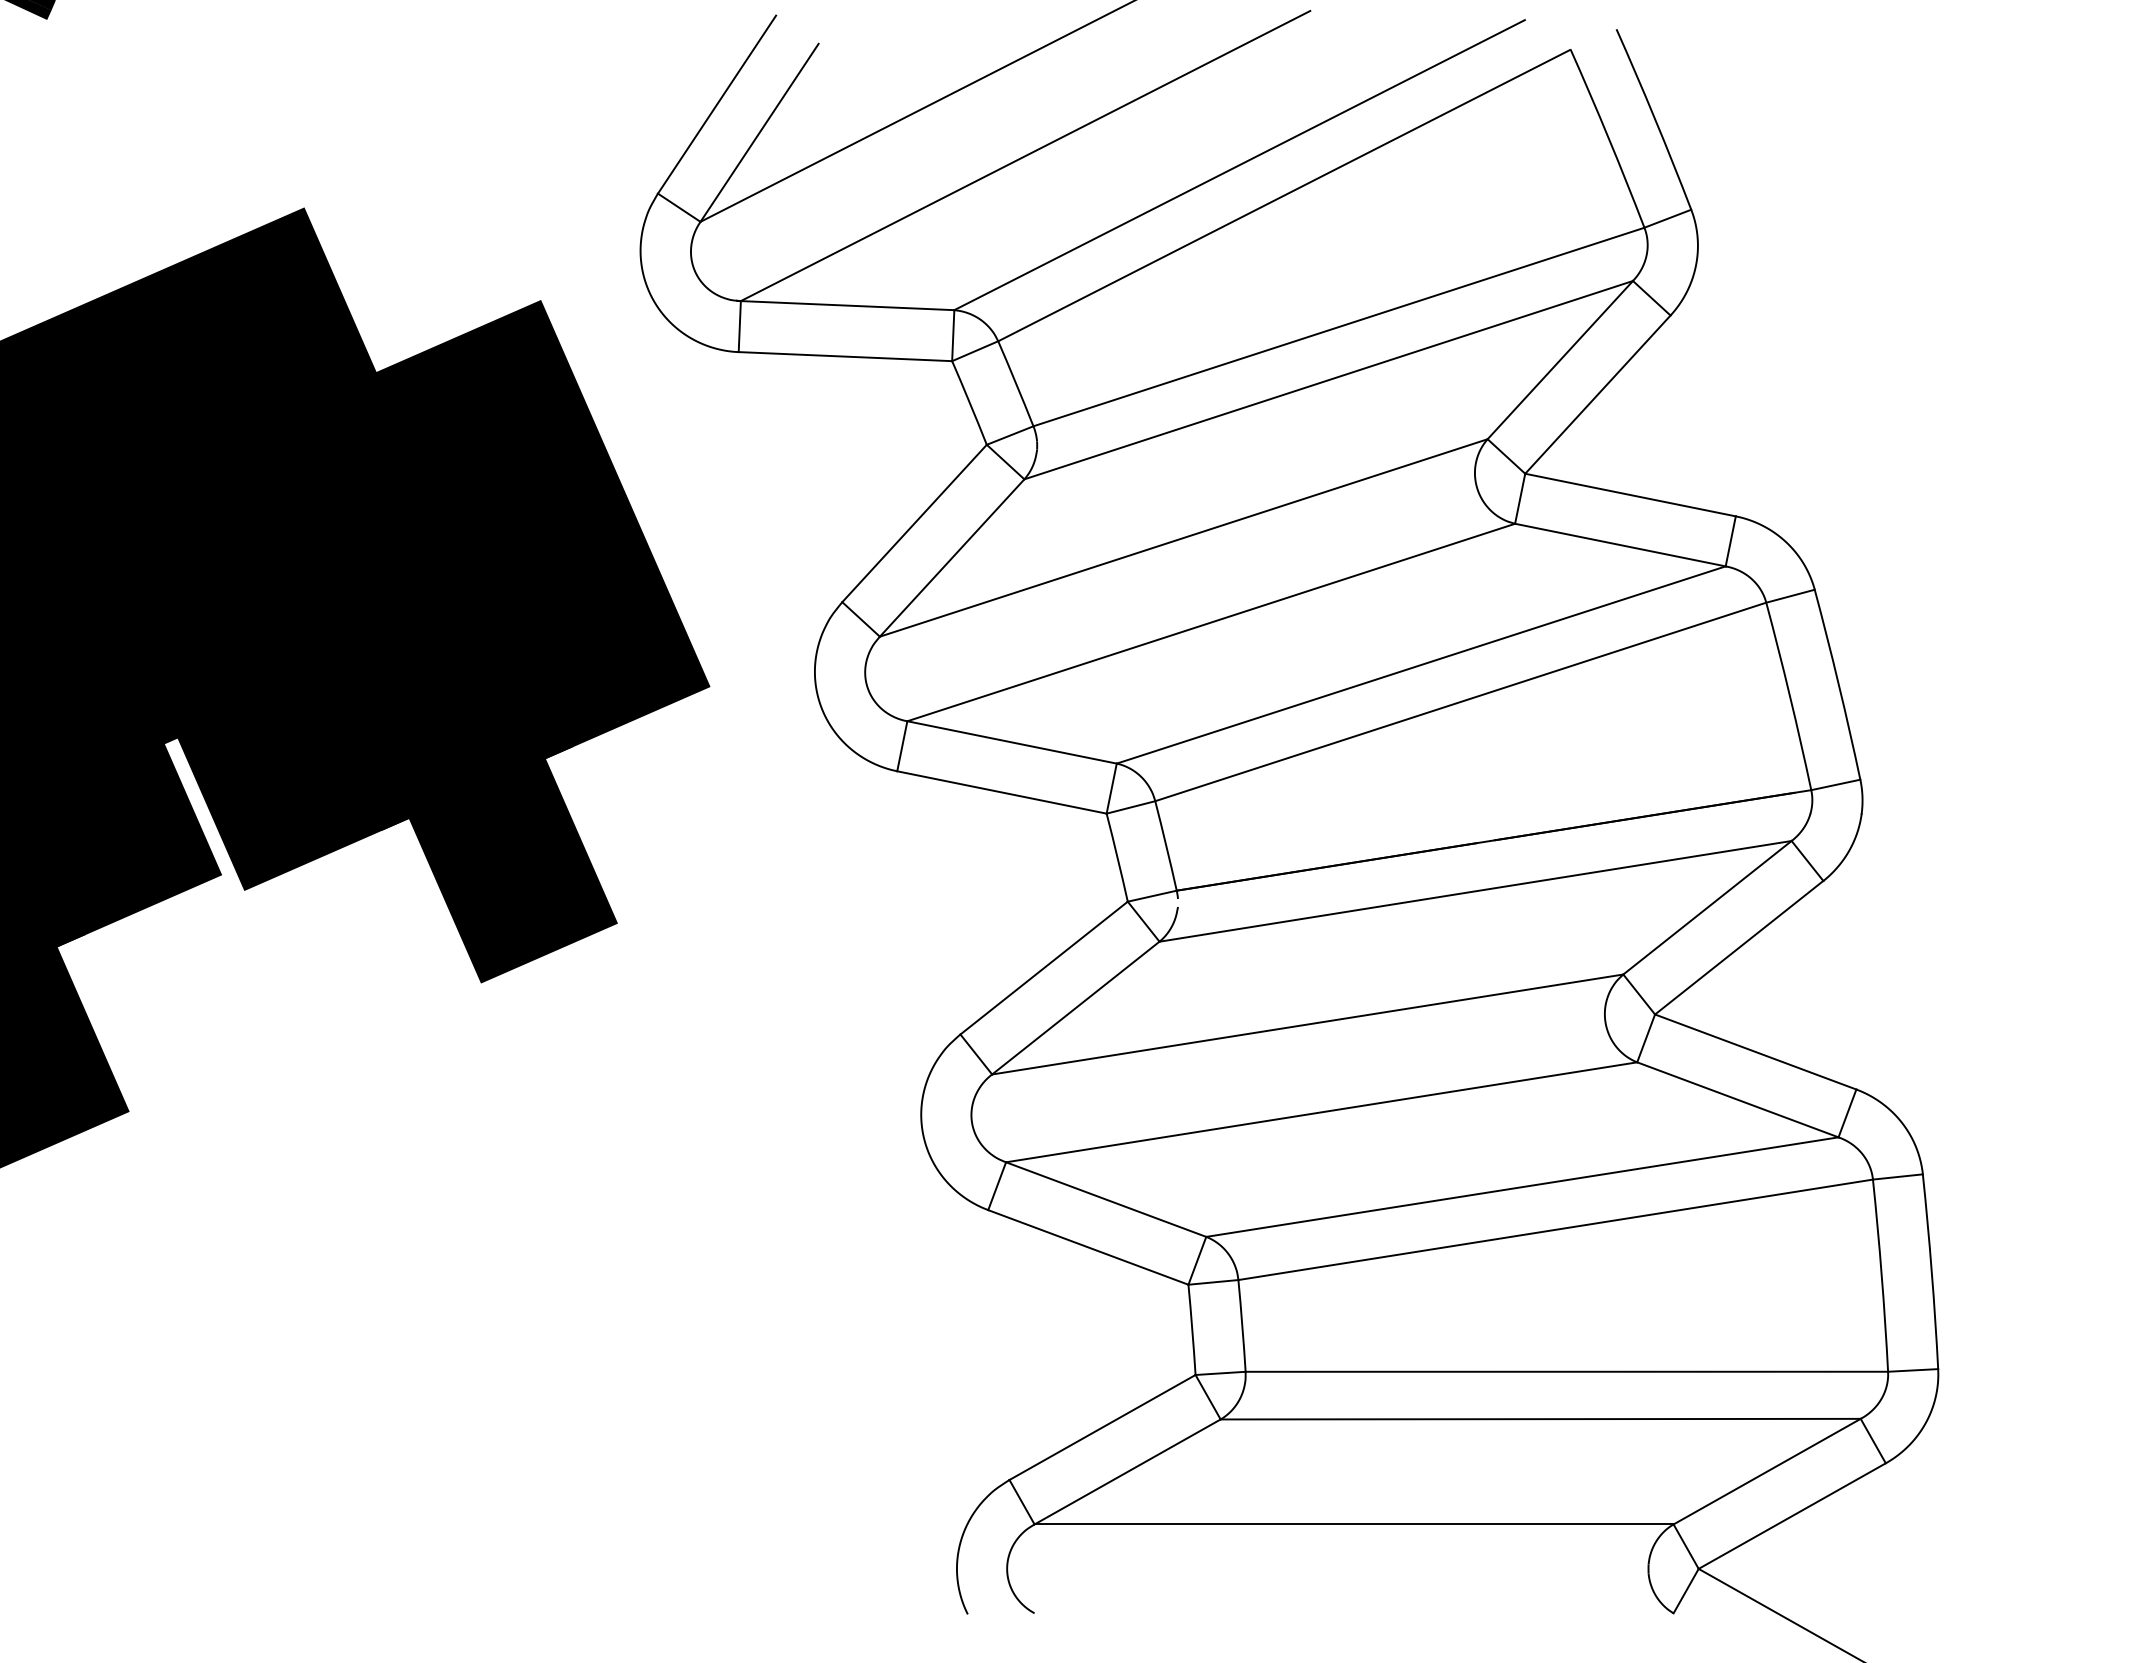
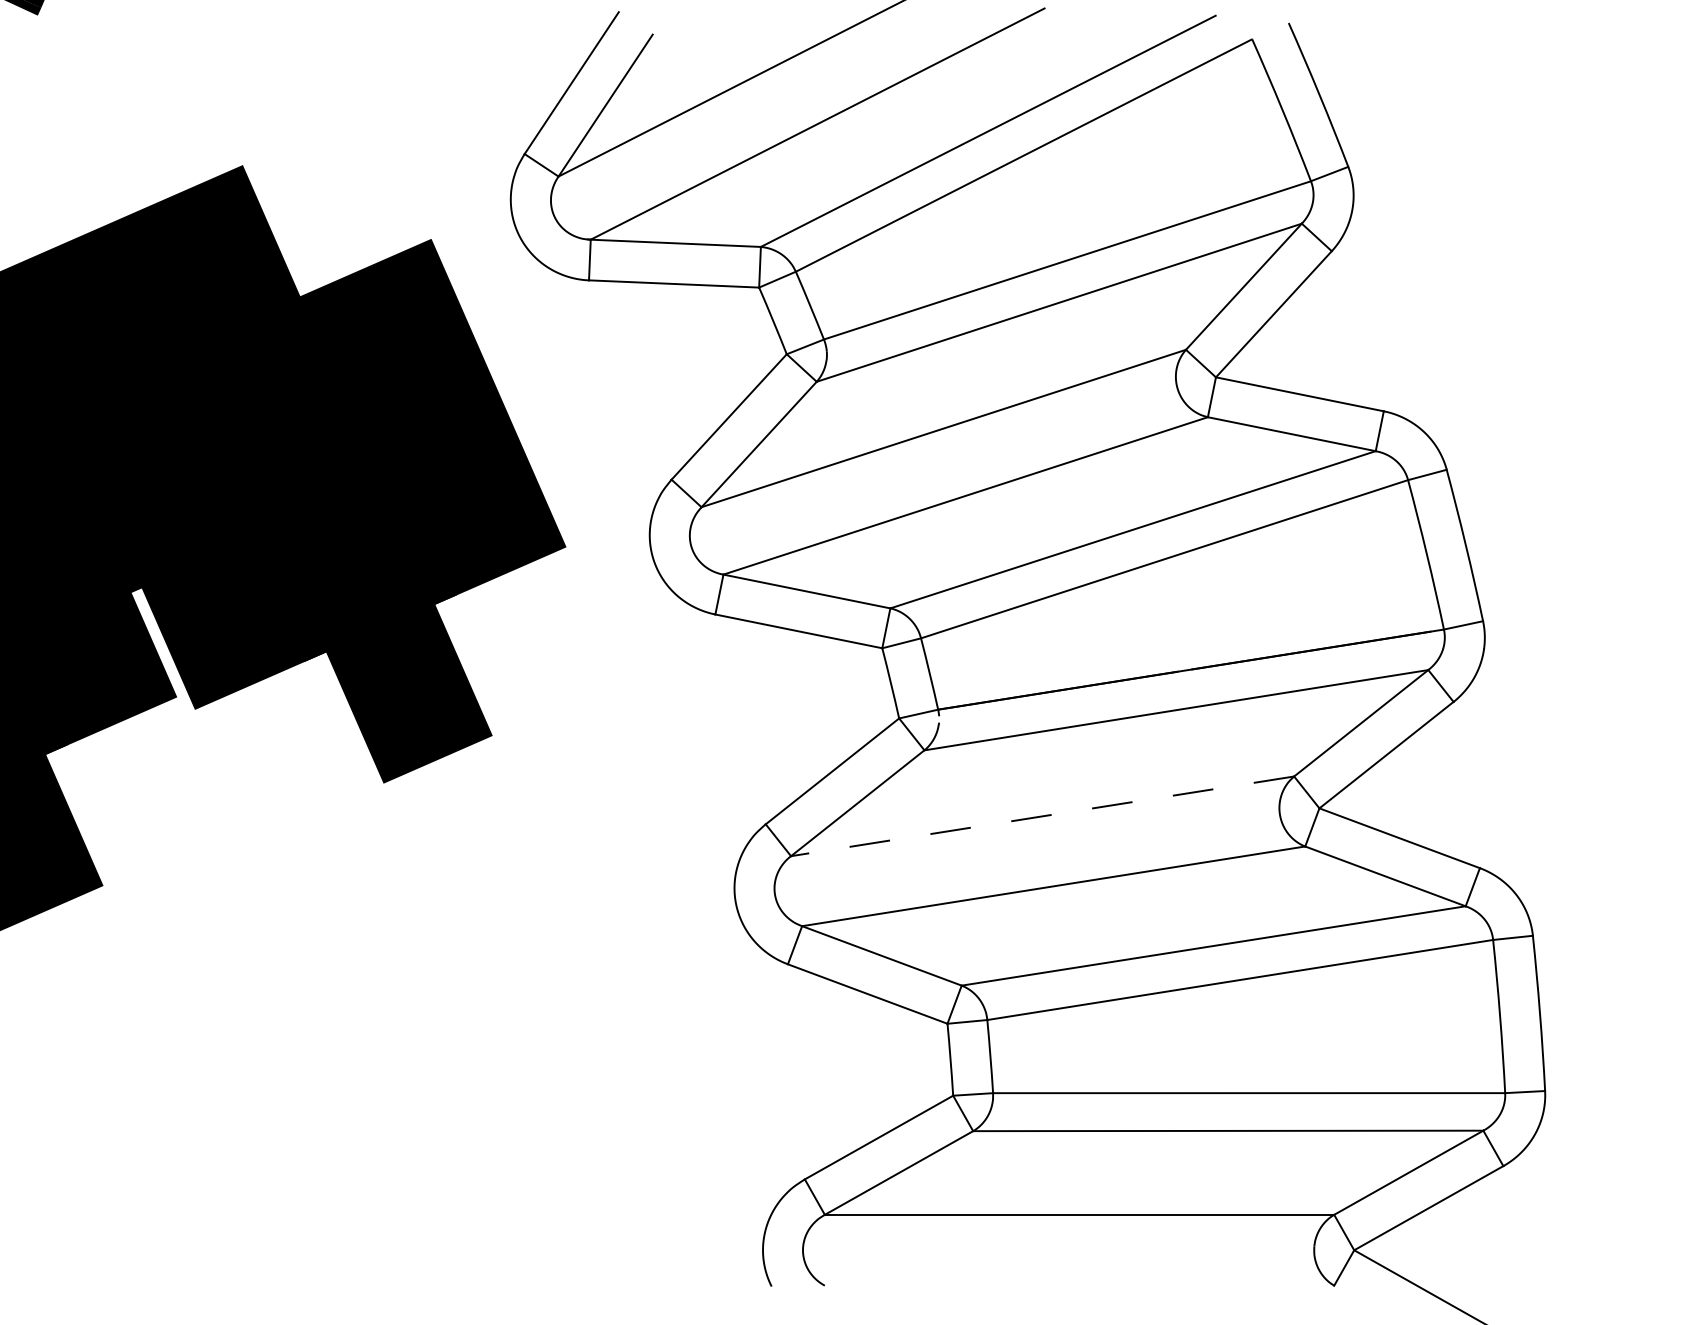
line: (1307, 1024) -> (1042, 816), solid -> dashed

